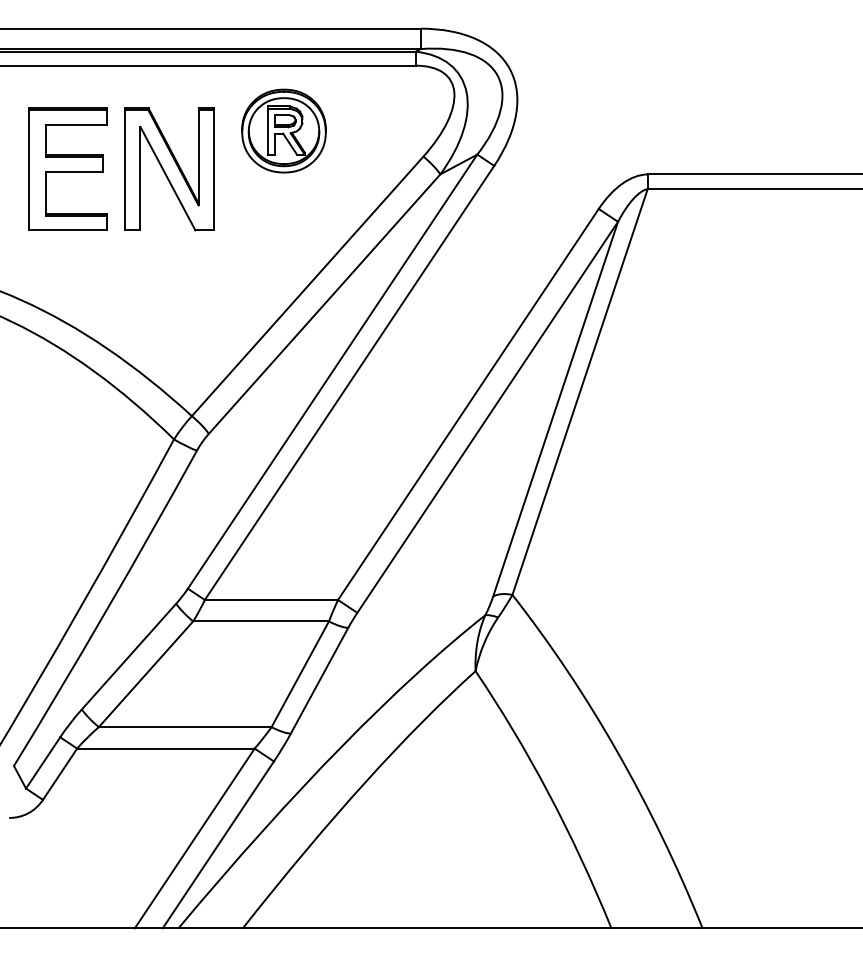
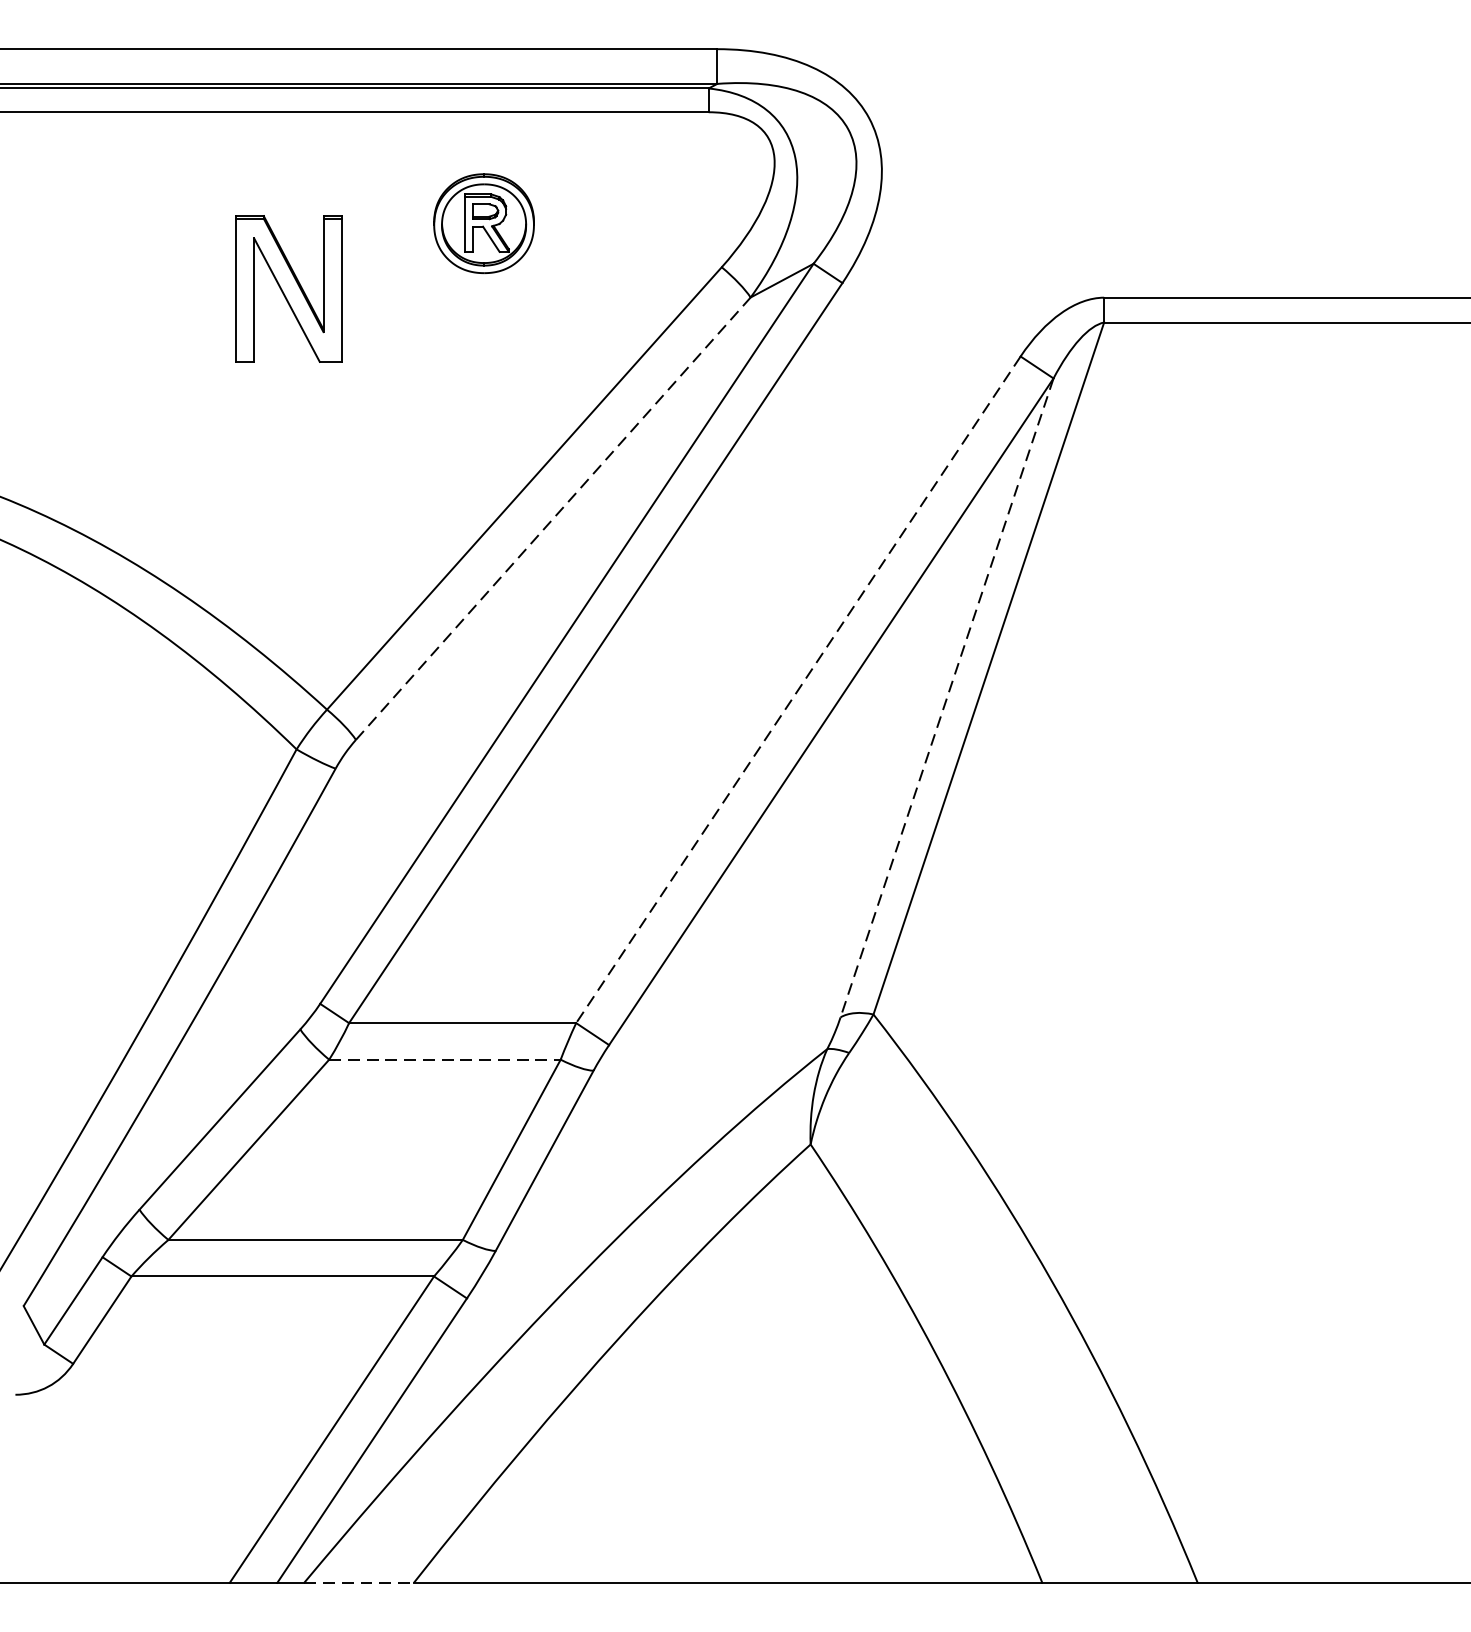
part: (283, 130) -> (483, 222), size x0.7
part: (67, 168) -> (114, 287), removed
part: (169, 169) -> (288, 289), size x0.7
line: (324, 304) -> (553, 519), solid -> dashed
line: (468, 404) -> (798, 689), solid -> dashed
line: (555, 409) -> (946, 698), solid -> dashed
line: (261, 621) -> (445, 1059), solid -> dashed
line: (211, 928) -> (360, 1583), solid -> dashed

